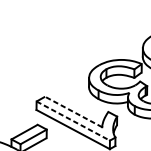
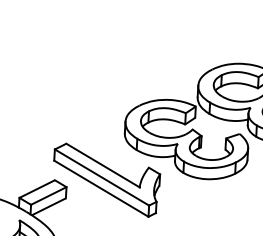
line: (73, 111) -> (103, 165), dashed -> solid
line: (73, 121) -> (102, 177), dashed -> solid

